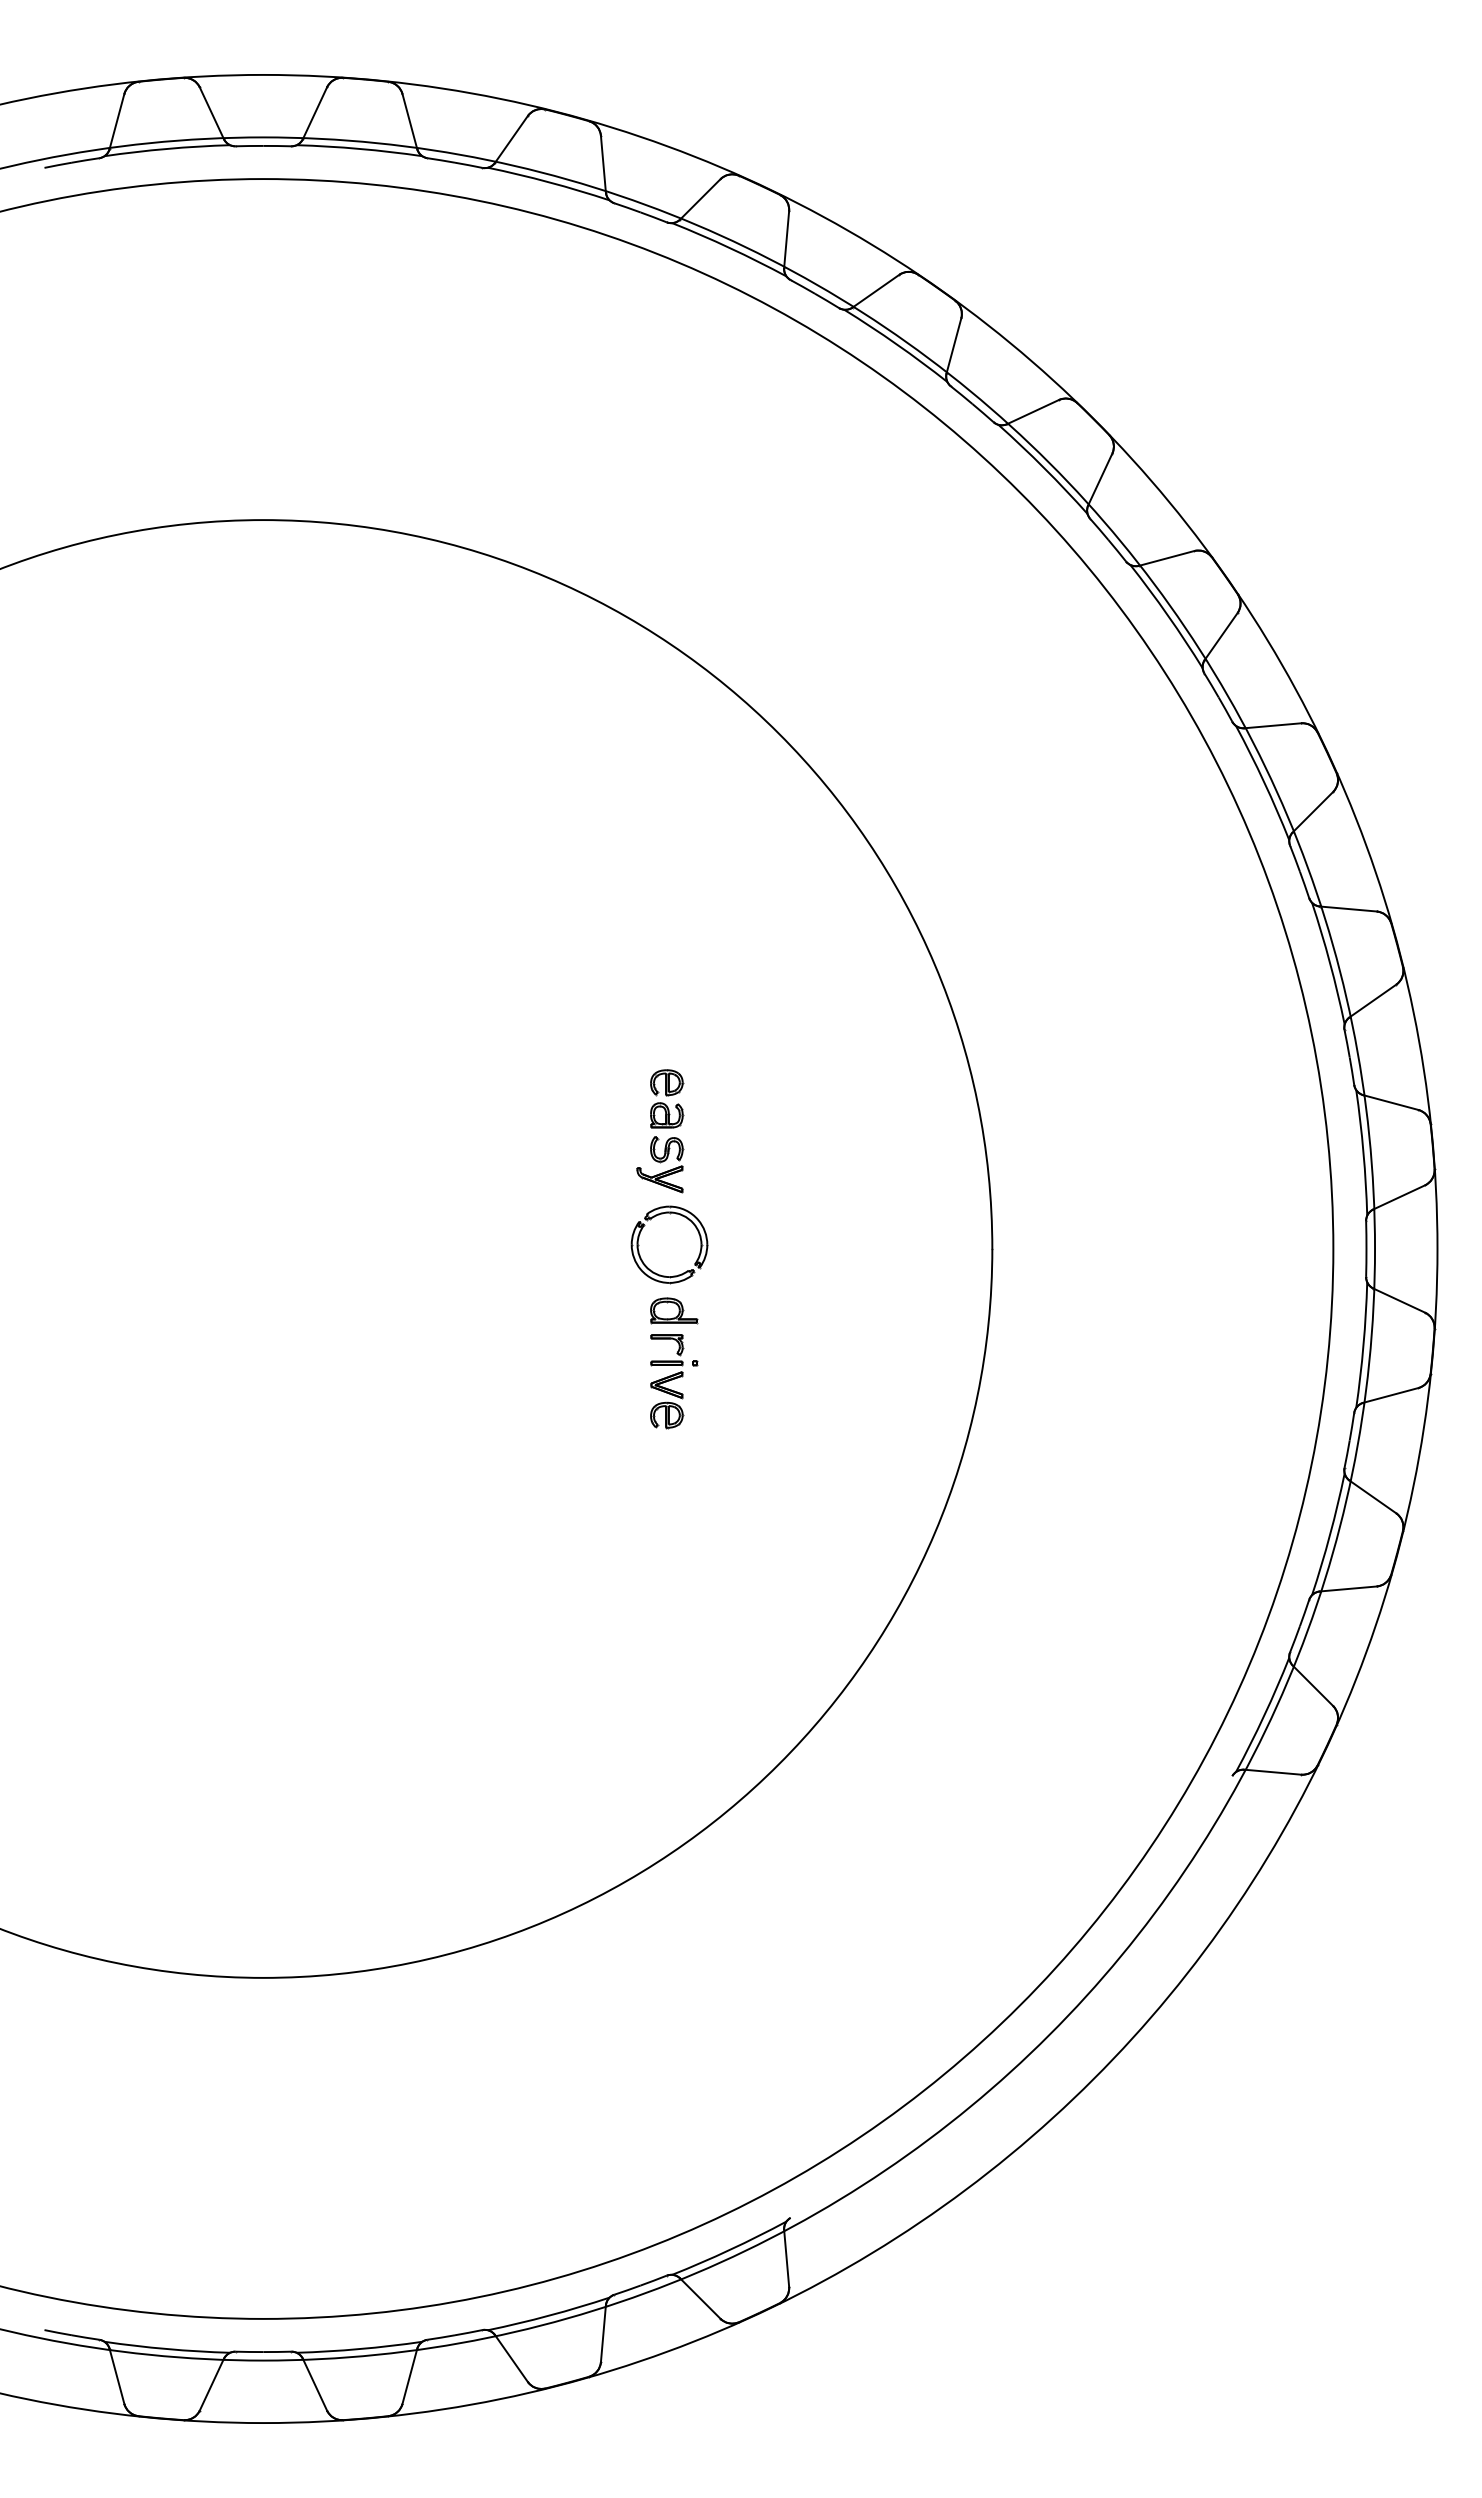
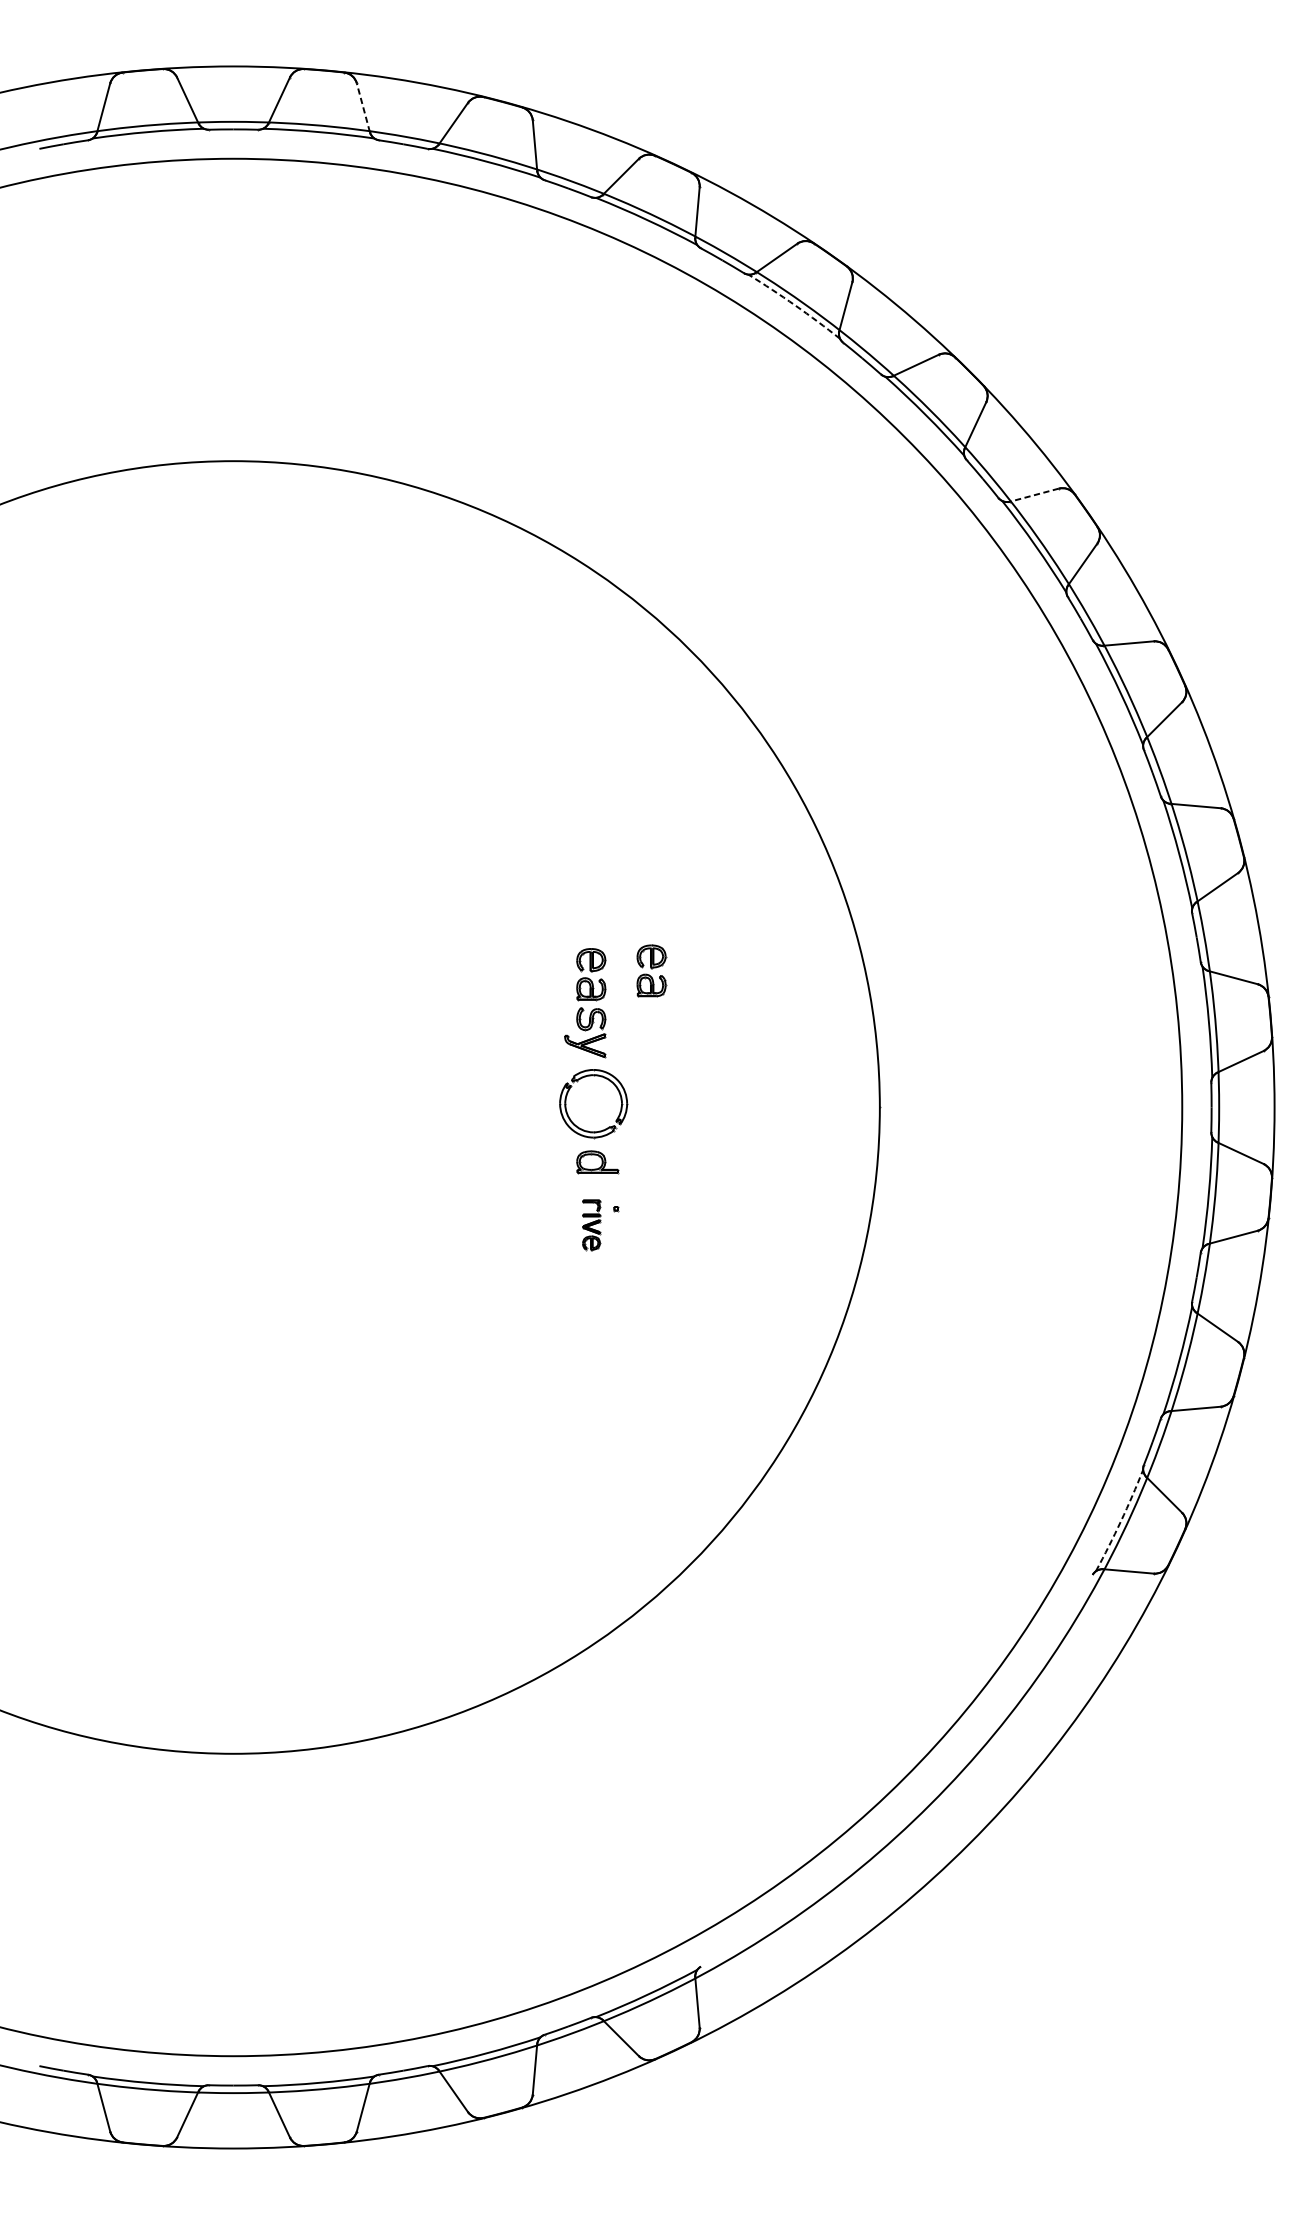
line: (409, 121) -> (363, 107), solid -> dashed
arc: (896, 344) -> (794, 305), solid -> dashed
line: (1166, 558) -> (1034, 495), solid -> dashed
part: (735, 1094) -> (652, 970), added
part: (667, 1381) -> (591, 1224), size x0.6
arc: (1264, 1715) -> (1121, 1521), solid -> dashed

